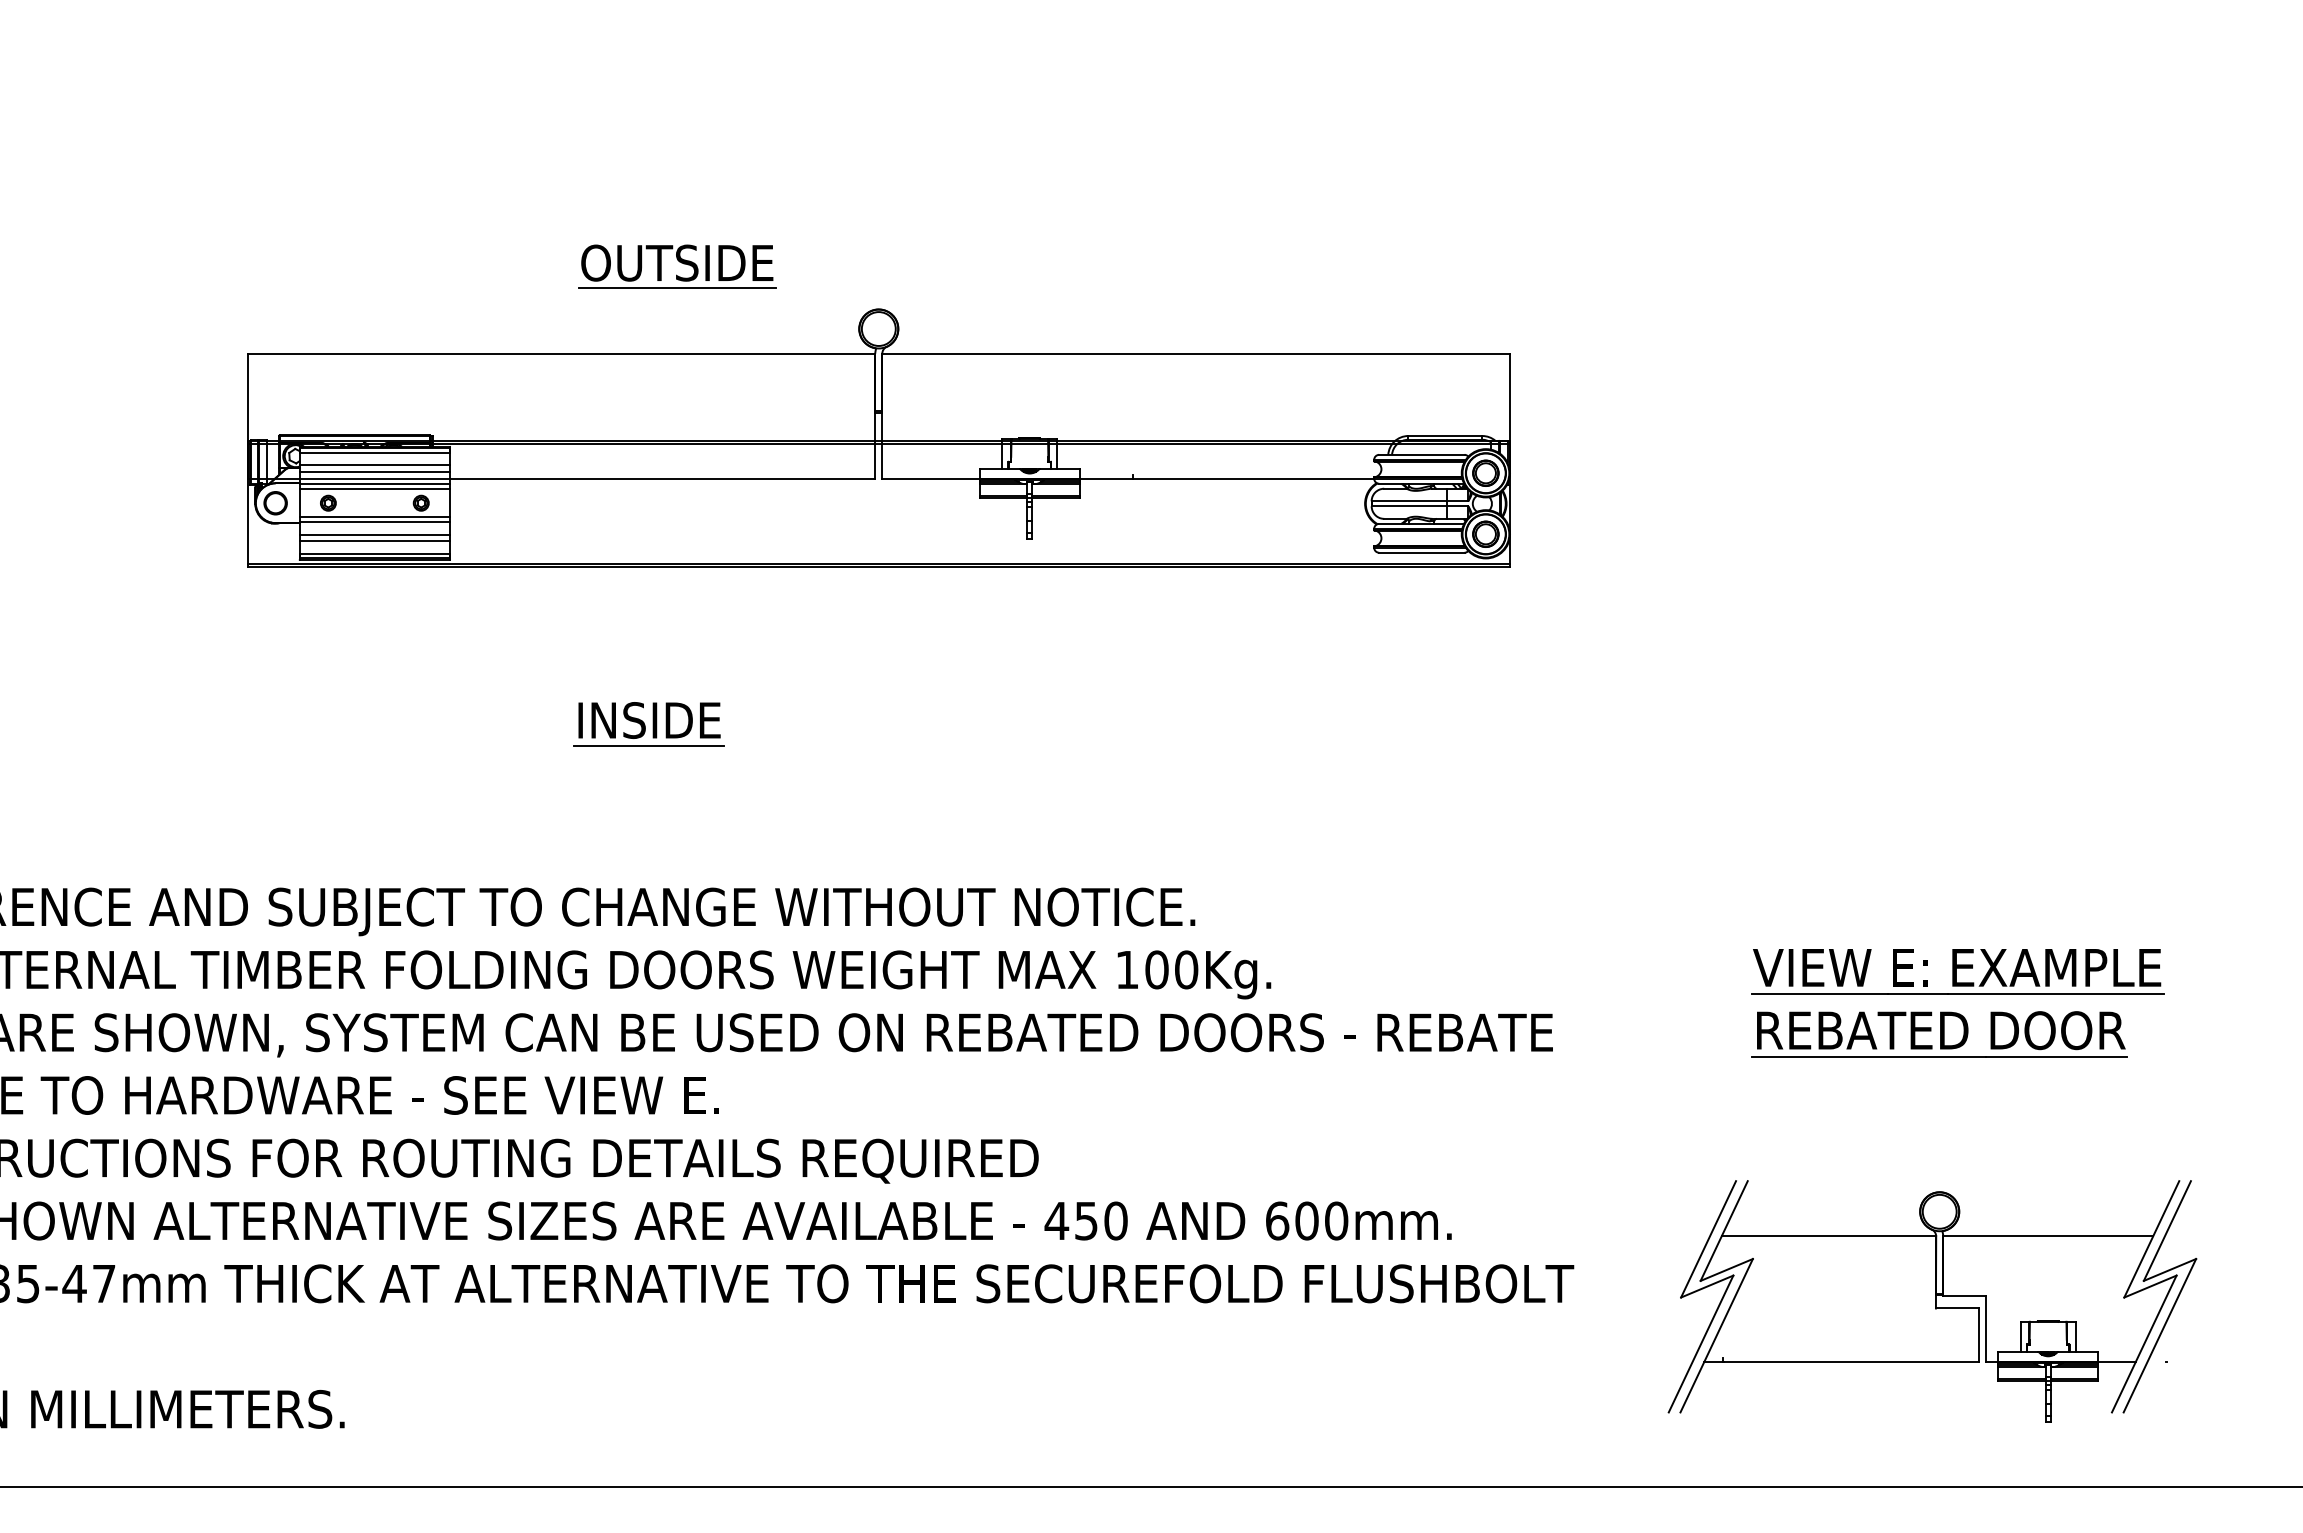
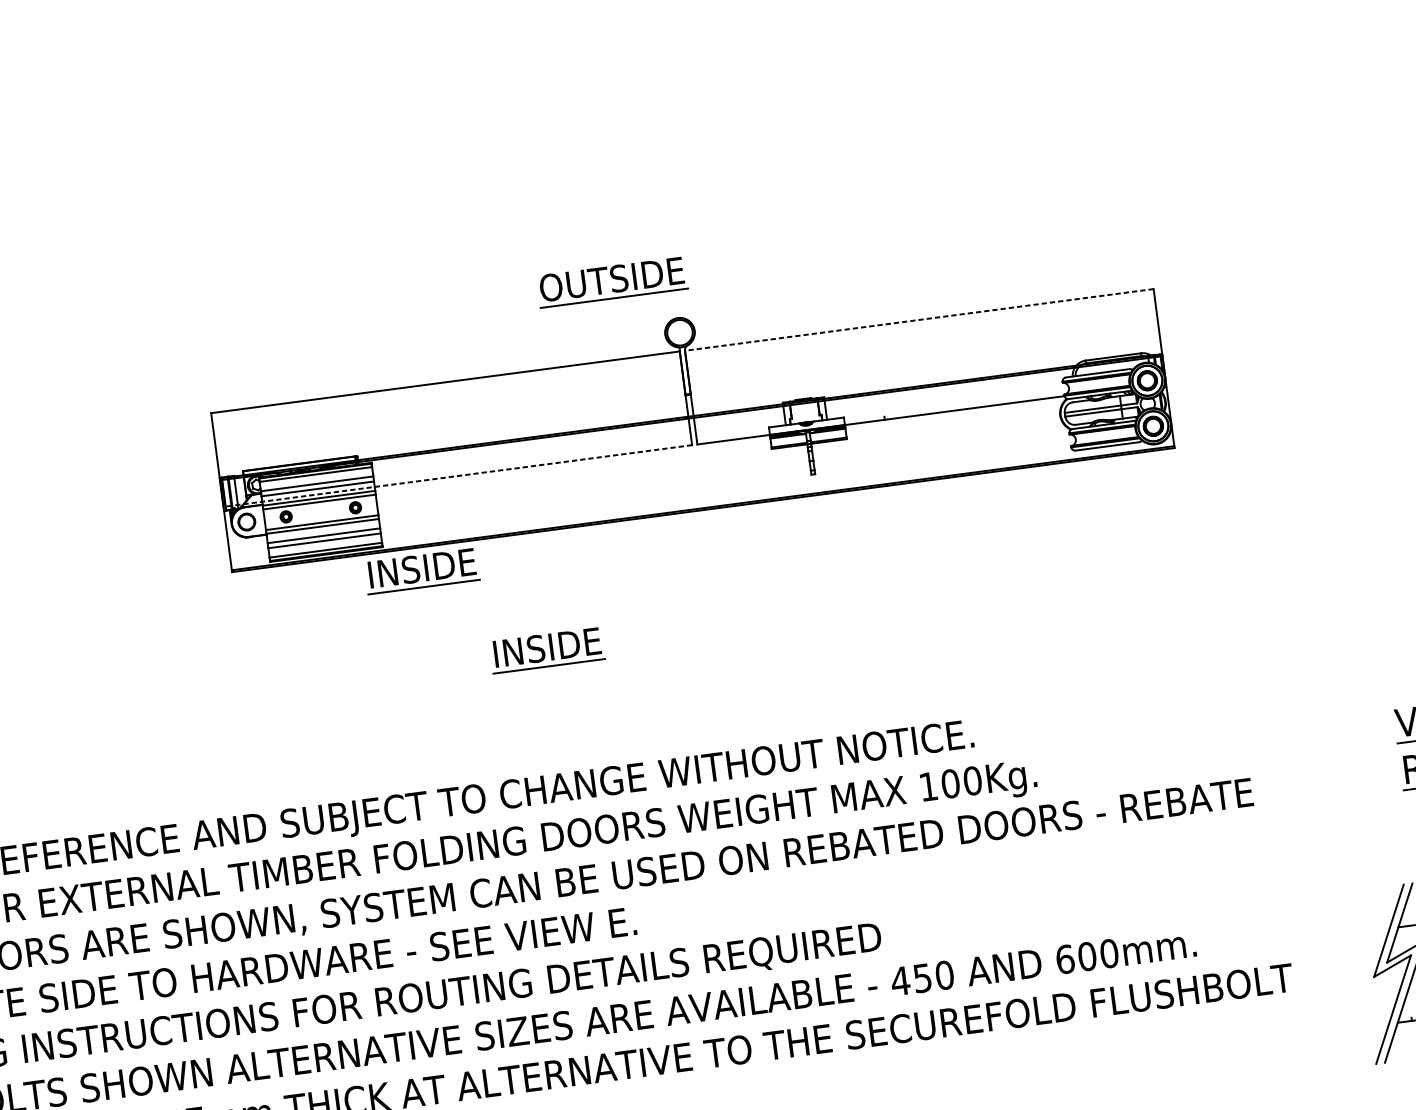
part: (677, 266) -> (612, 282), moved
line: (1196, 353) -> (919, 319), solid -> dashed
line: (561, 479) -> (457, 476), solid -> dashed
part: (497, 598) -> (421, 571), added

